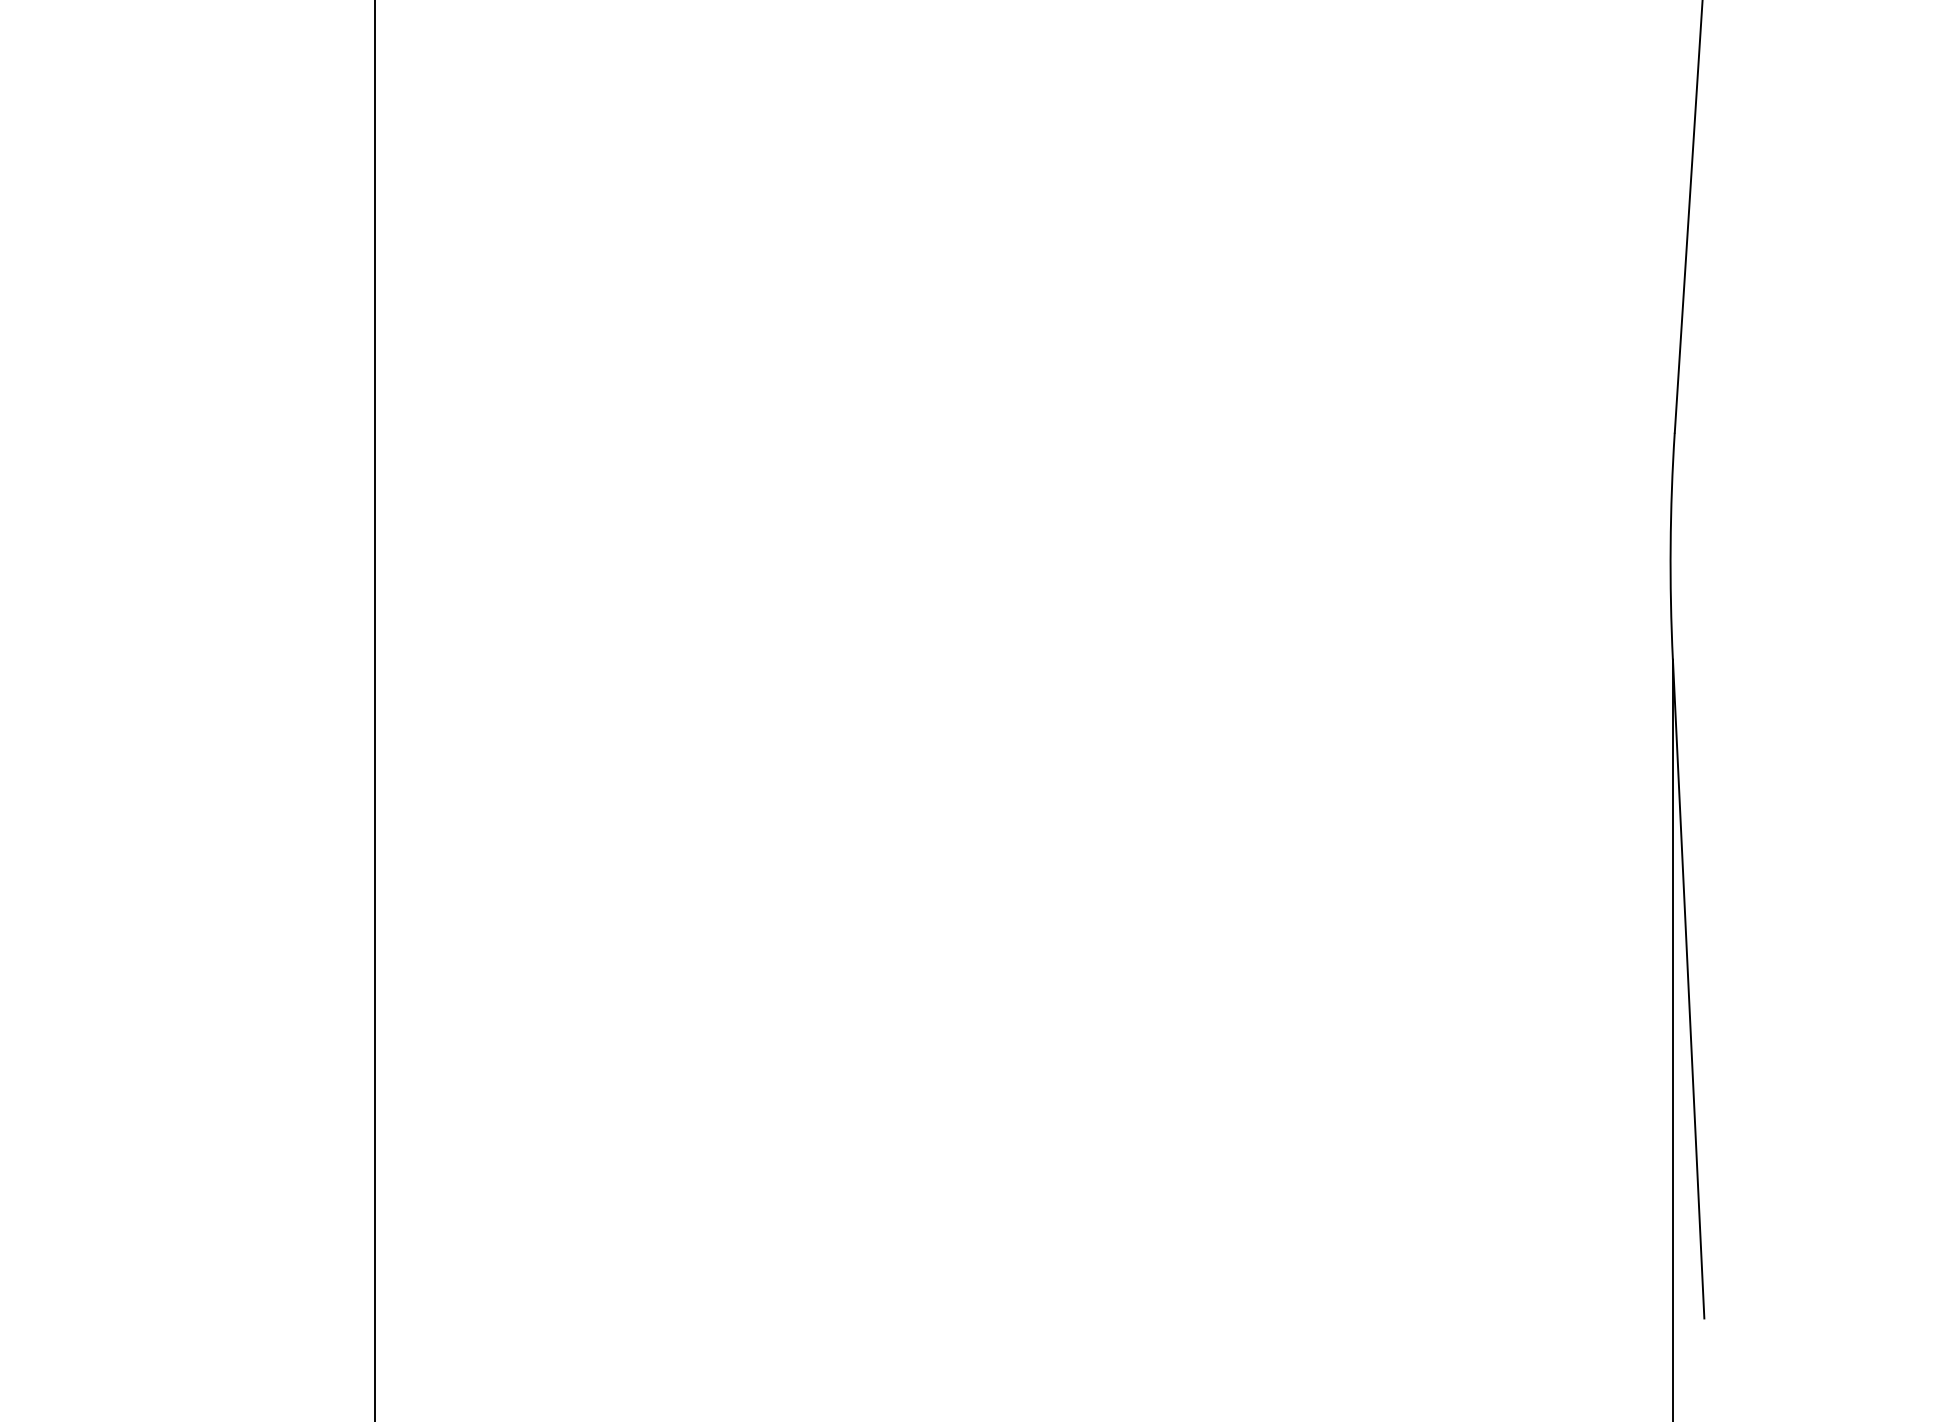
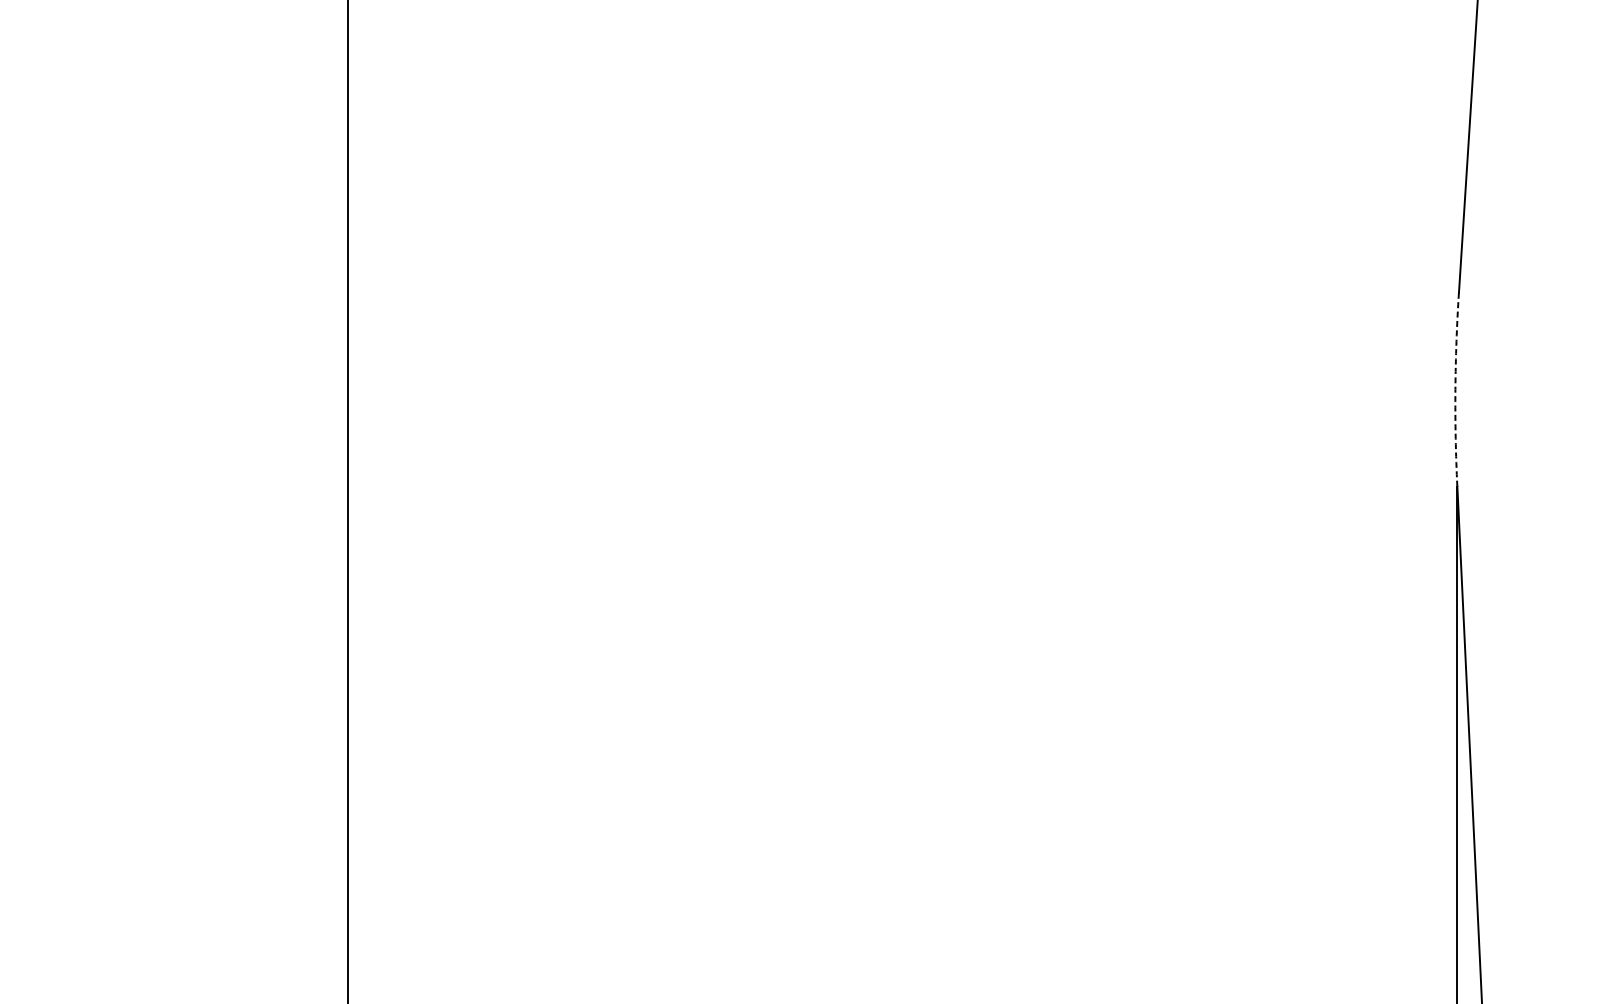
arc: (1670, 546) -> (1455, 389), solid -> dashed

